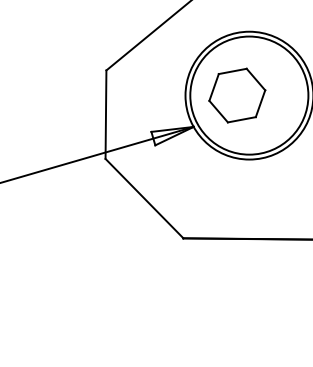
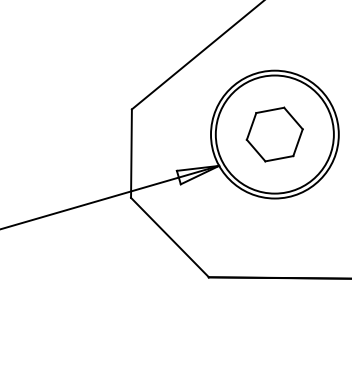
part: (237, 95) -> (274, 134), moved

